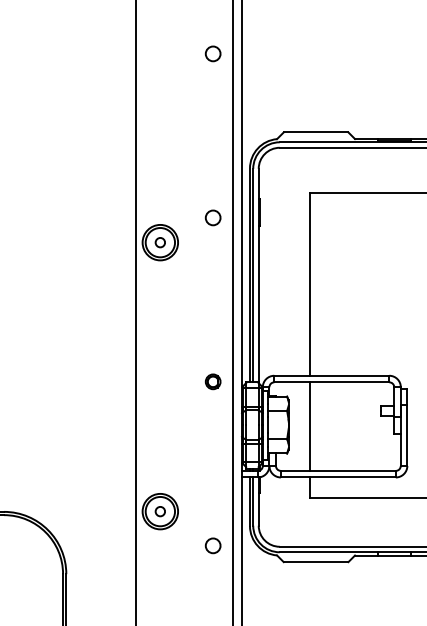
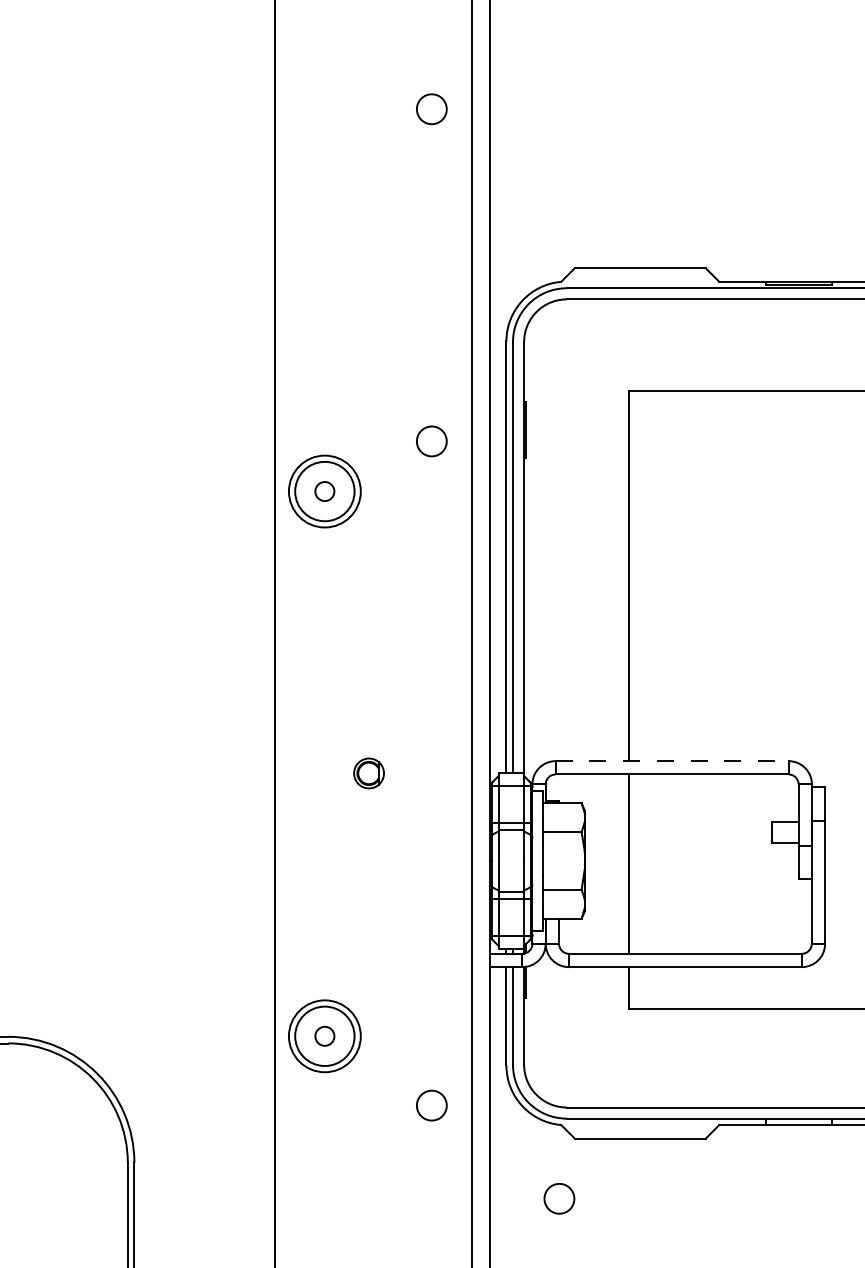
line: (331, 375) -> (671, 760), solid -> dashed
part: (212, 381) -> (367, 772), moved
circle: (275, 591) -> (558, 1198), added

